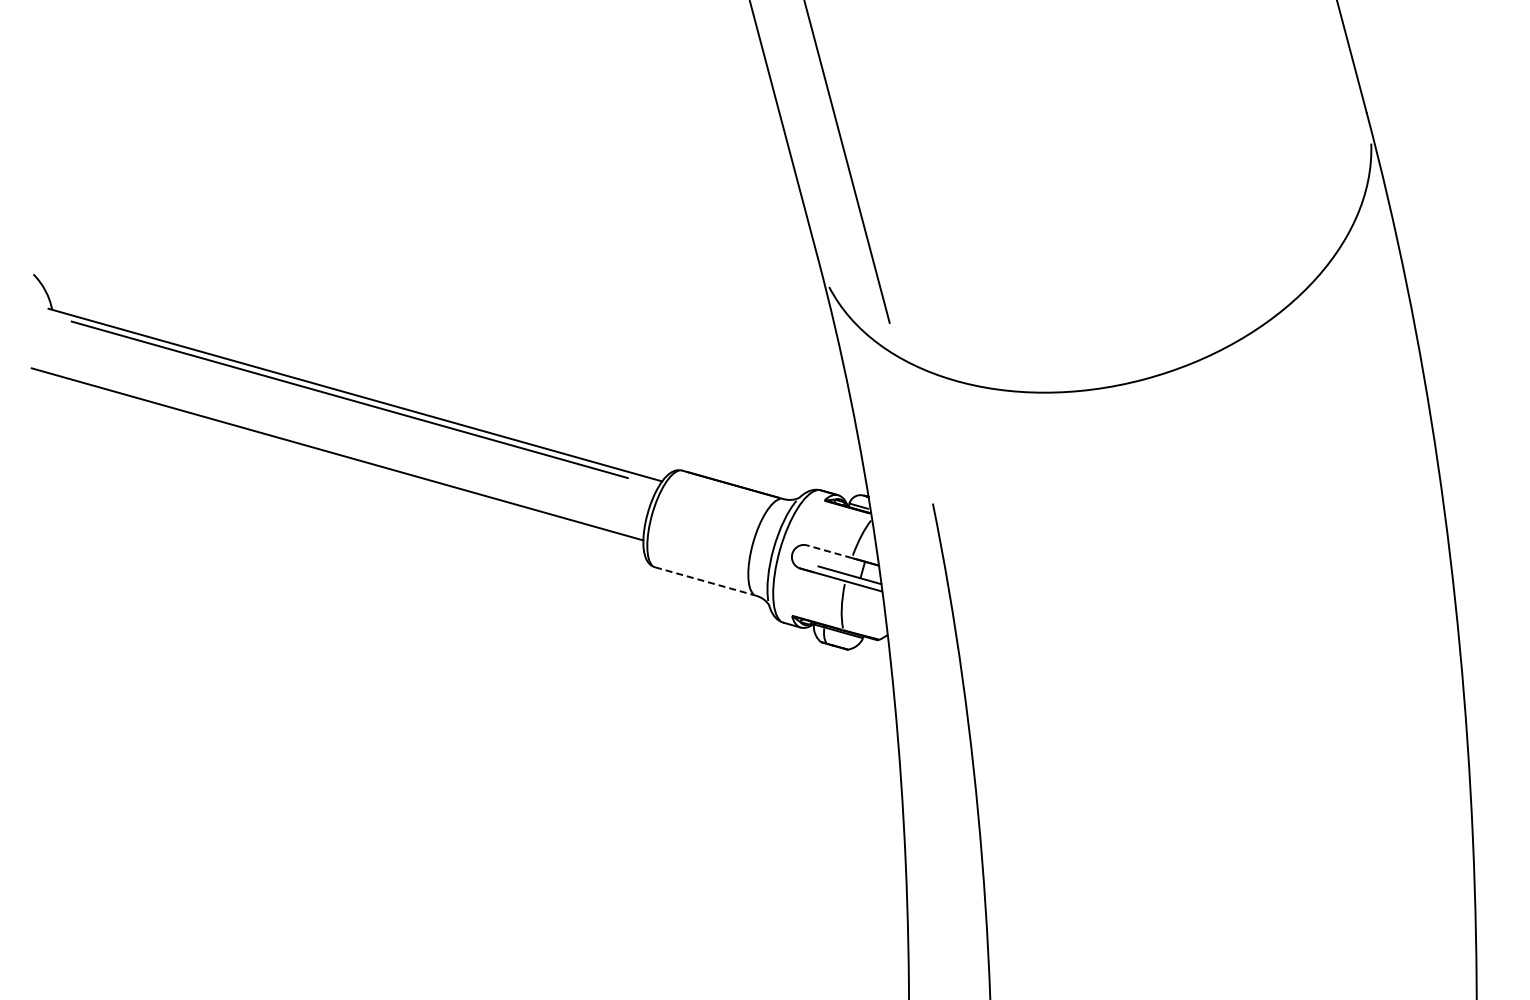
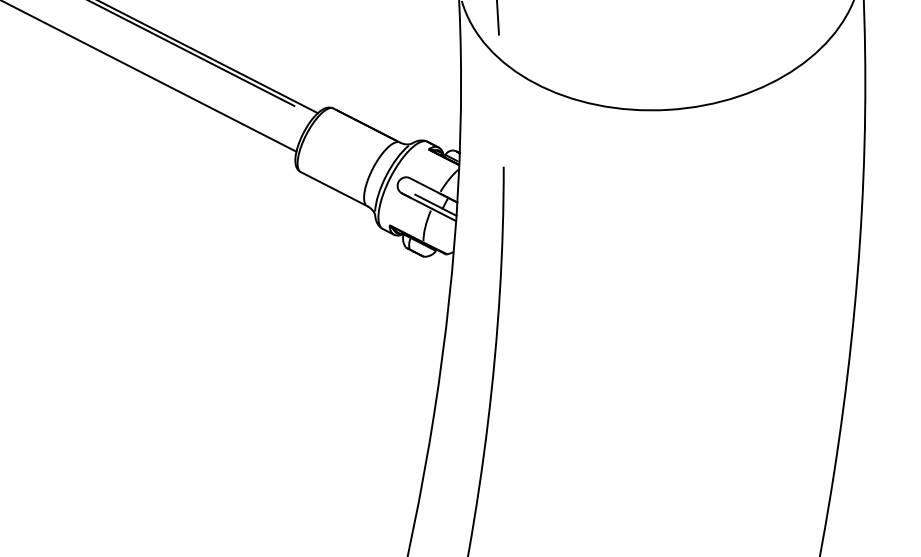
line: (828, 551) -> (424, 185), dashed -> solid
line: (706, 581) -> (334, 189), dashed -> solid

